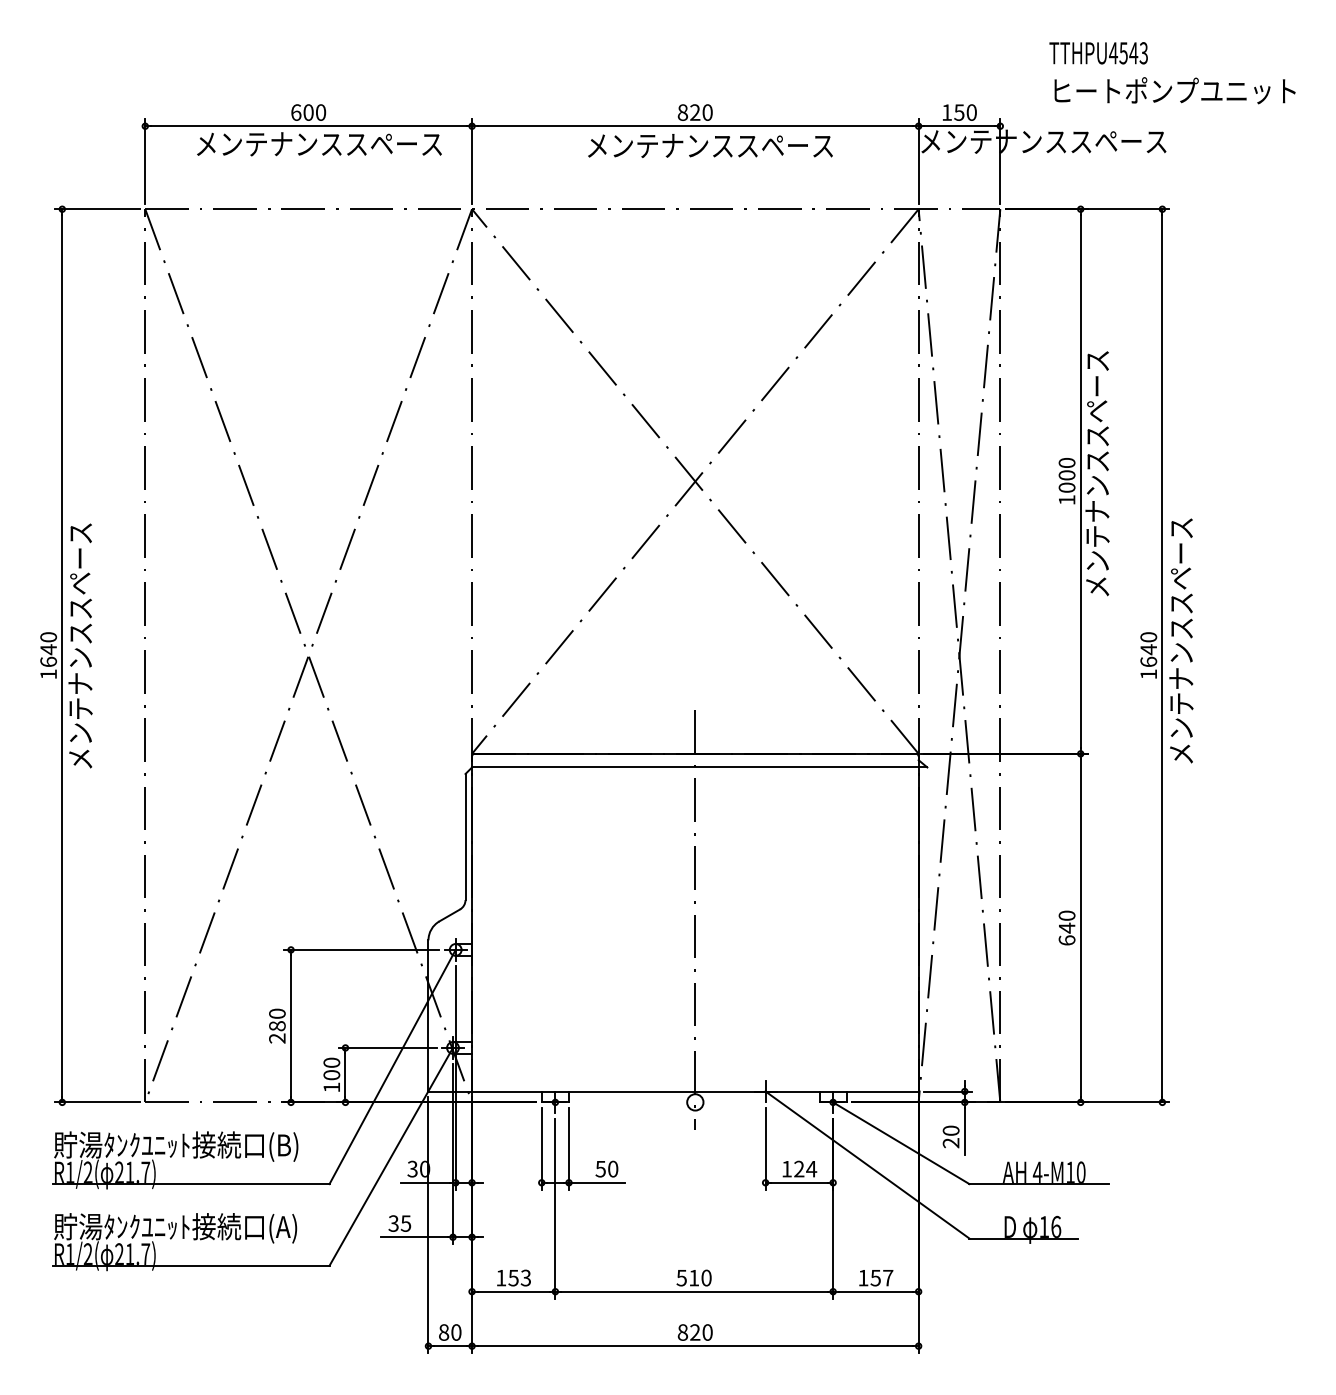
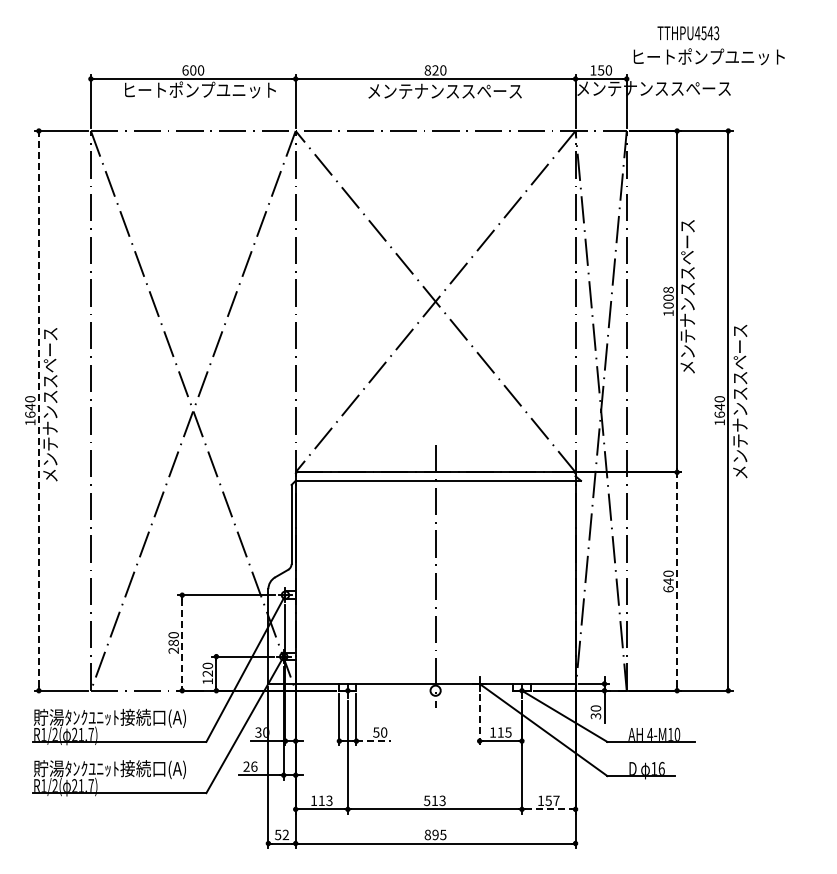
text: (1173, 90) -> (708, 56), moved
text: (318, 142) -> (199, 89), メンテナンススペース -> ヒートポンプユニット
text: (1066, 462) -> (668, 289), 1000 -> 1008
line: (61, 655) -> (38, 410), solid -> dashed
line: (1081, 928) -> (677, 581), solid -> dashed
line: (291, 1027) -> (182, 643), solid -> dashed
text: (331, 1074) -> (207, 673), 100 -> 120
text: (952, 1143) -> (596, 716), 20 -> 30
text: (286, 1146) -> (179, 718), 貯湯ﾀﾝｸﾕﾆｯﾄ接続口(B) -> 貯湯ﾀﾝｸﾕﾆｯﾄ接続口(A)
line: (765, 1148) -> (479, 719), solid -> dashed
text: (805, 1169) -> (504, 732), 124 -> 115
line: (597, 1183) -> (374, 741), solid -> dashed
text: (399, 1223) -> (250, 766), 35 -> 26
text: (513, 1277) -> (321, 800), 153 -> 113
text: (706, 1277) -> (442, 800), 510 -> 513
line: (877, 1291) -> (549, 809), solid -> dashed
text: (450, 1331) -> (282, 834), 80 -> 52
text: (701, 1331) -> (439, 834), 820 -> 895

